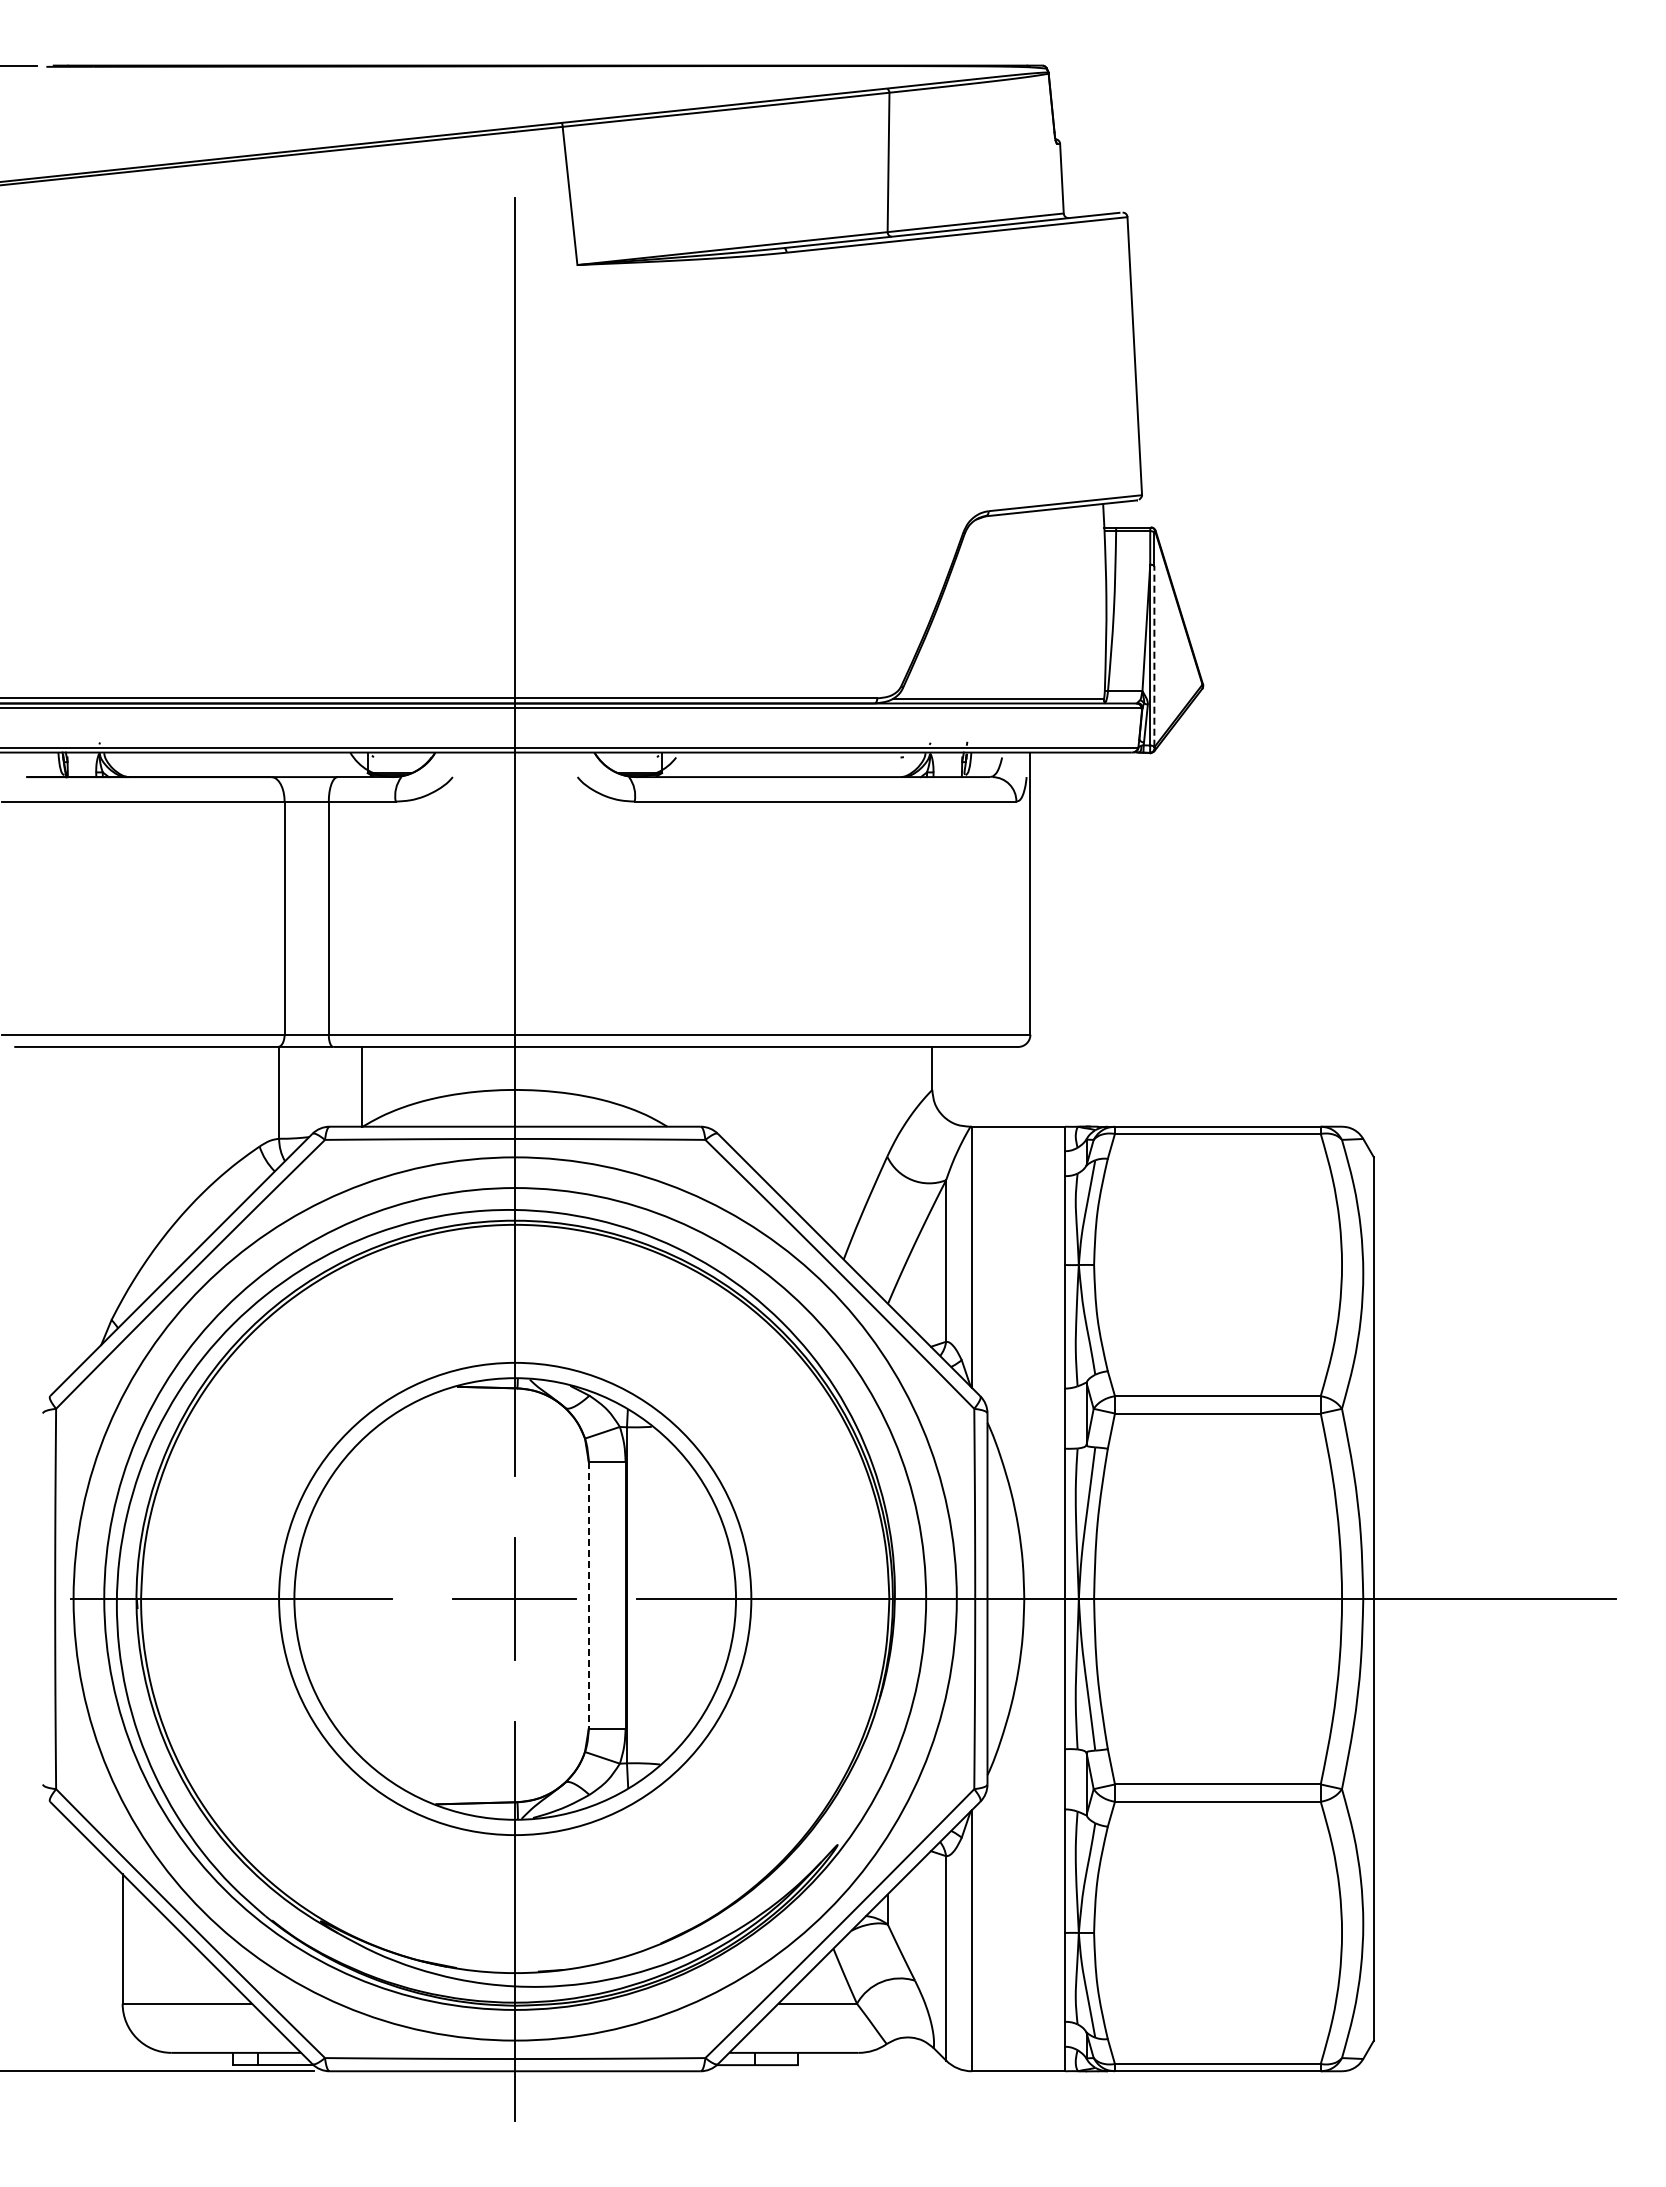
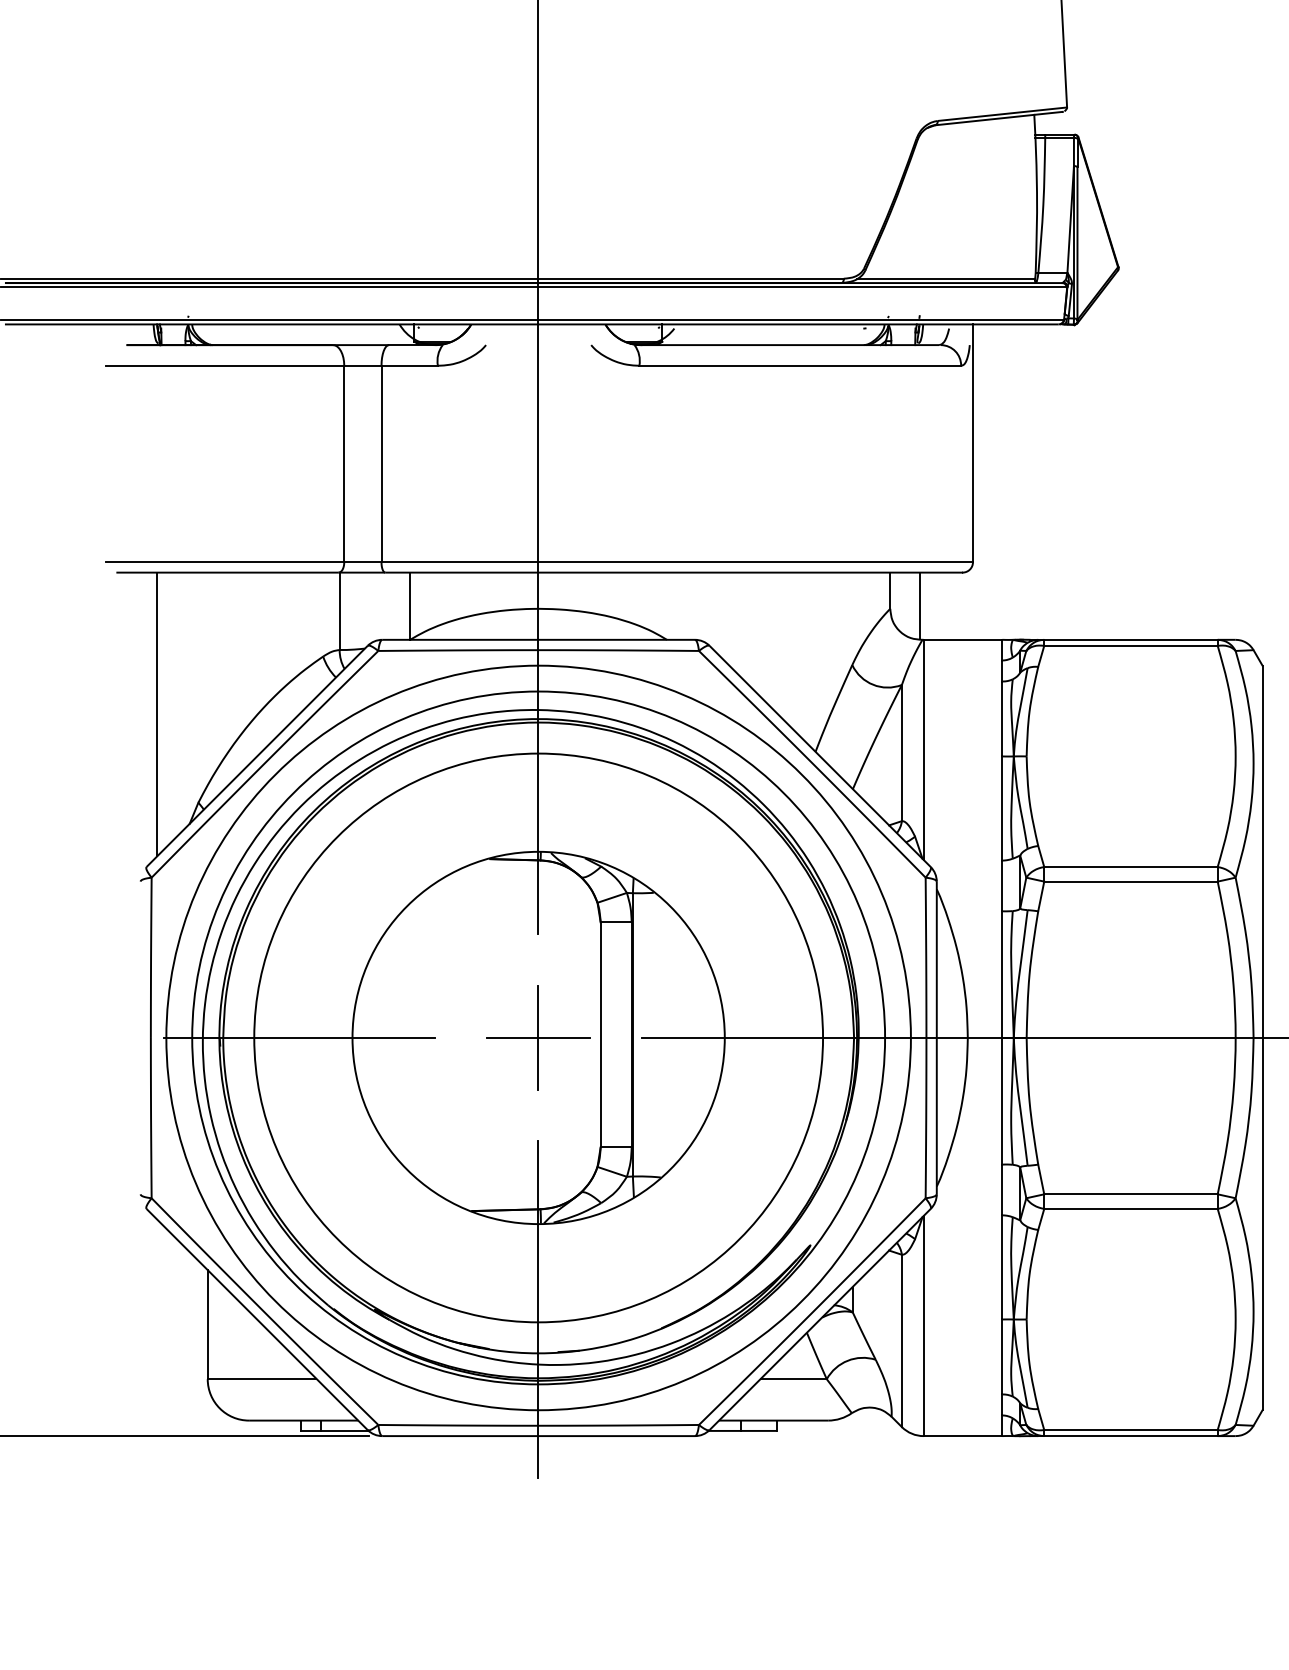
line: (1154, 655) -> (1077, 242), dashed -> solid
line: (967, 1086) -> (919, 605), added
line: (62, 1214) -> (157, 713), added
line: (588, 1595) -> (600, 1035), dashed -> solid
circle: (514, 1598) -> (538, 1037), size x1.43

